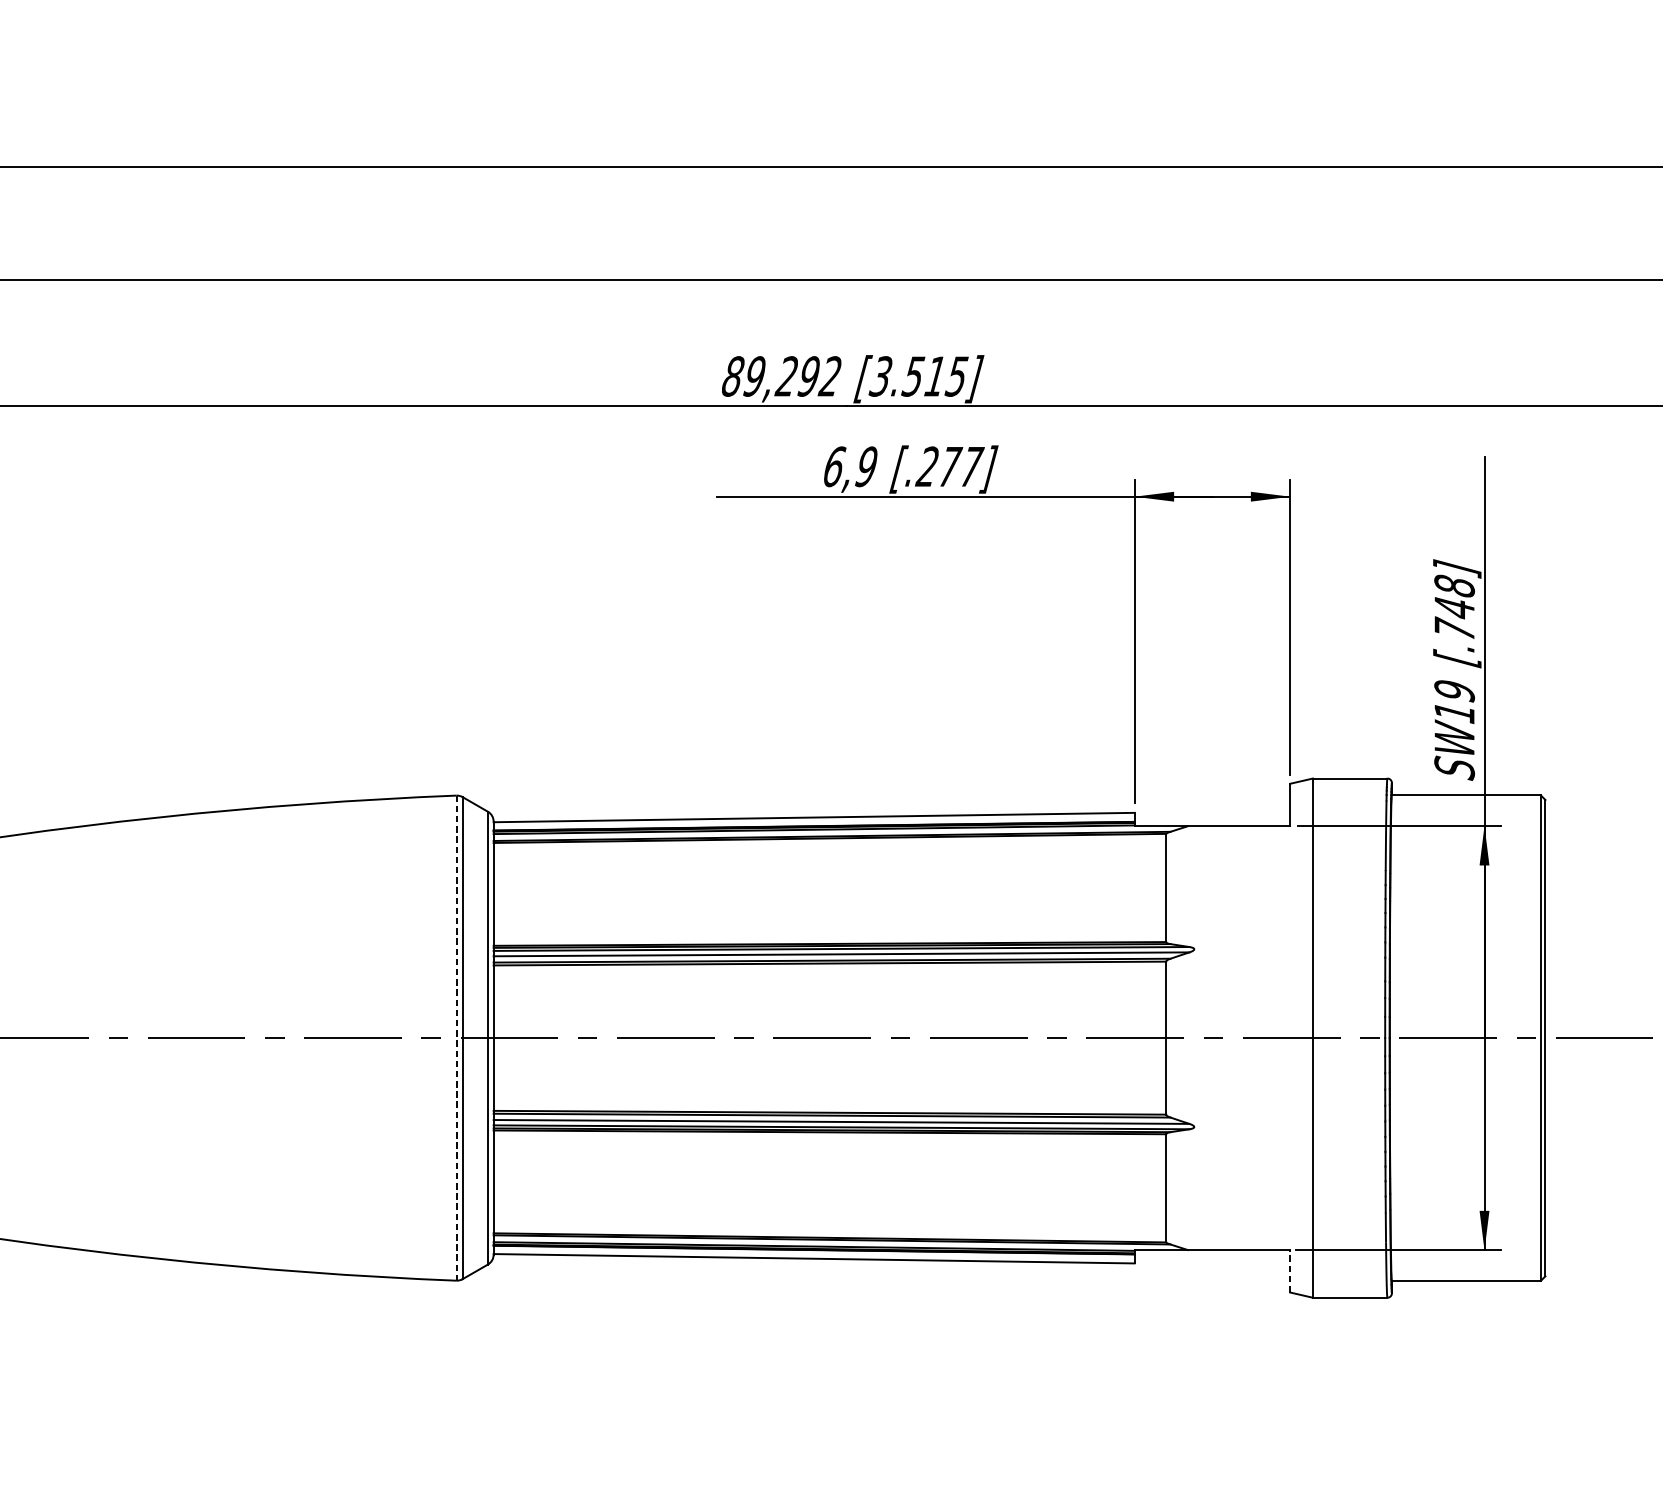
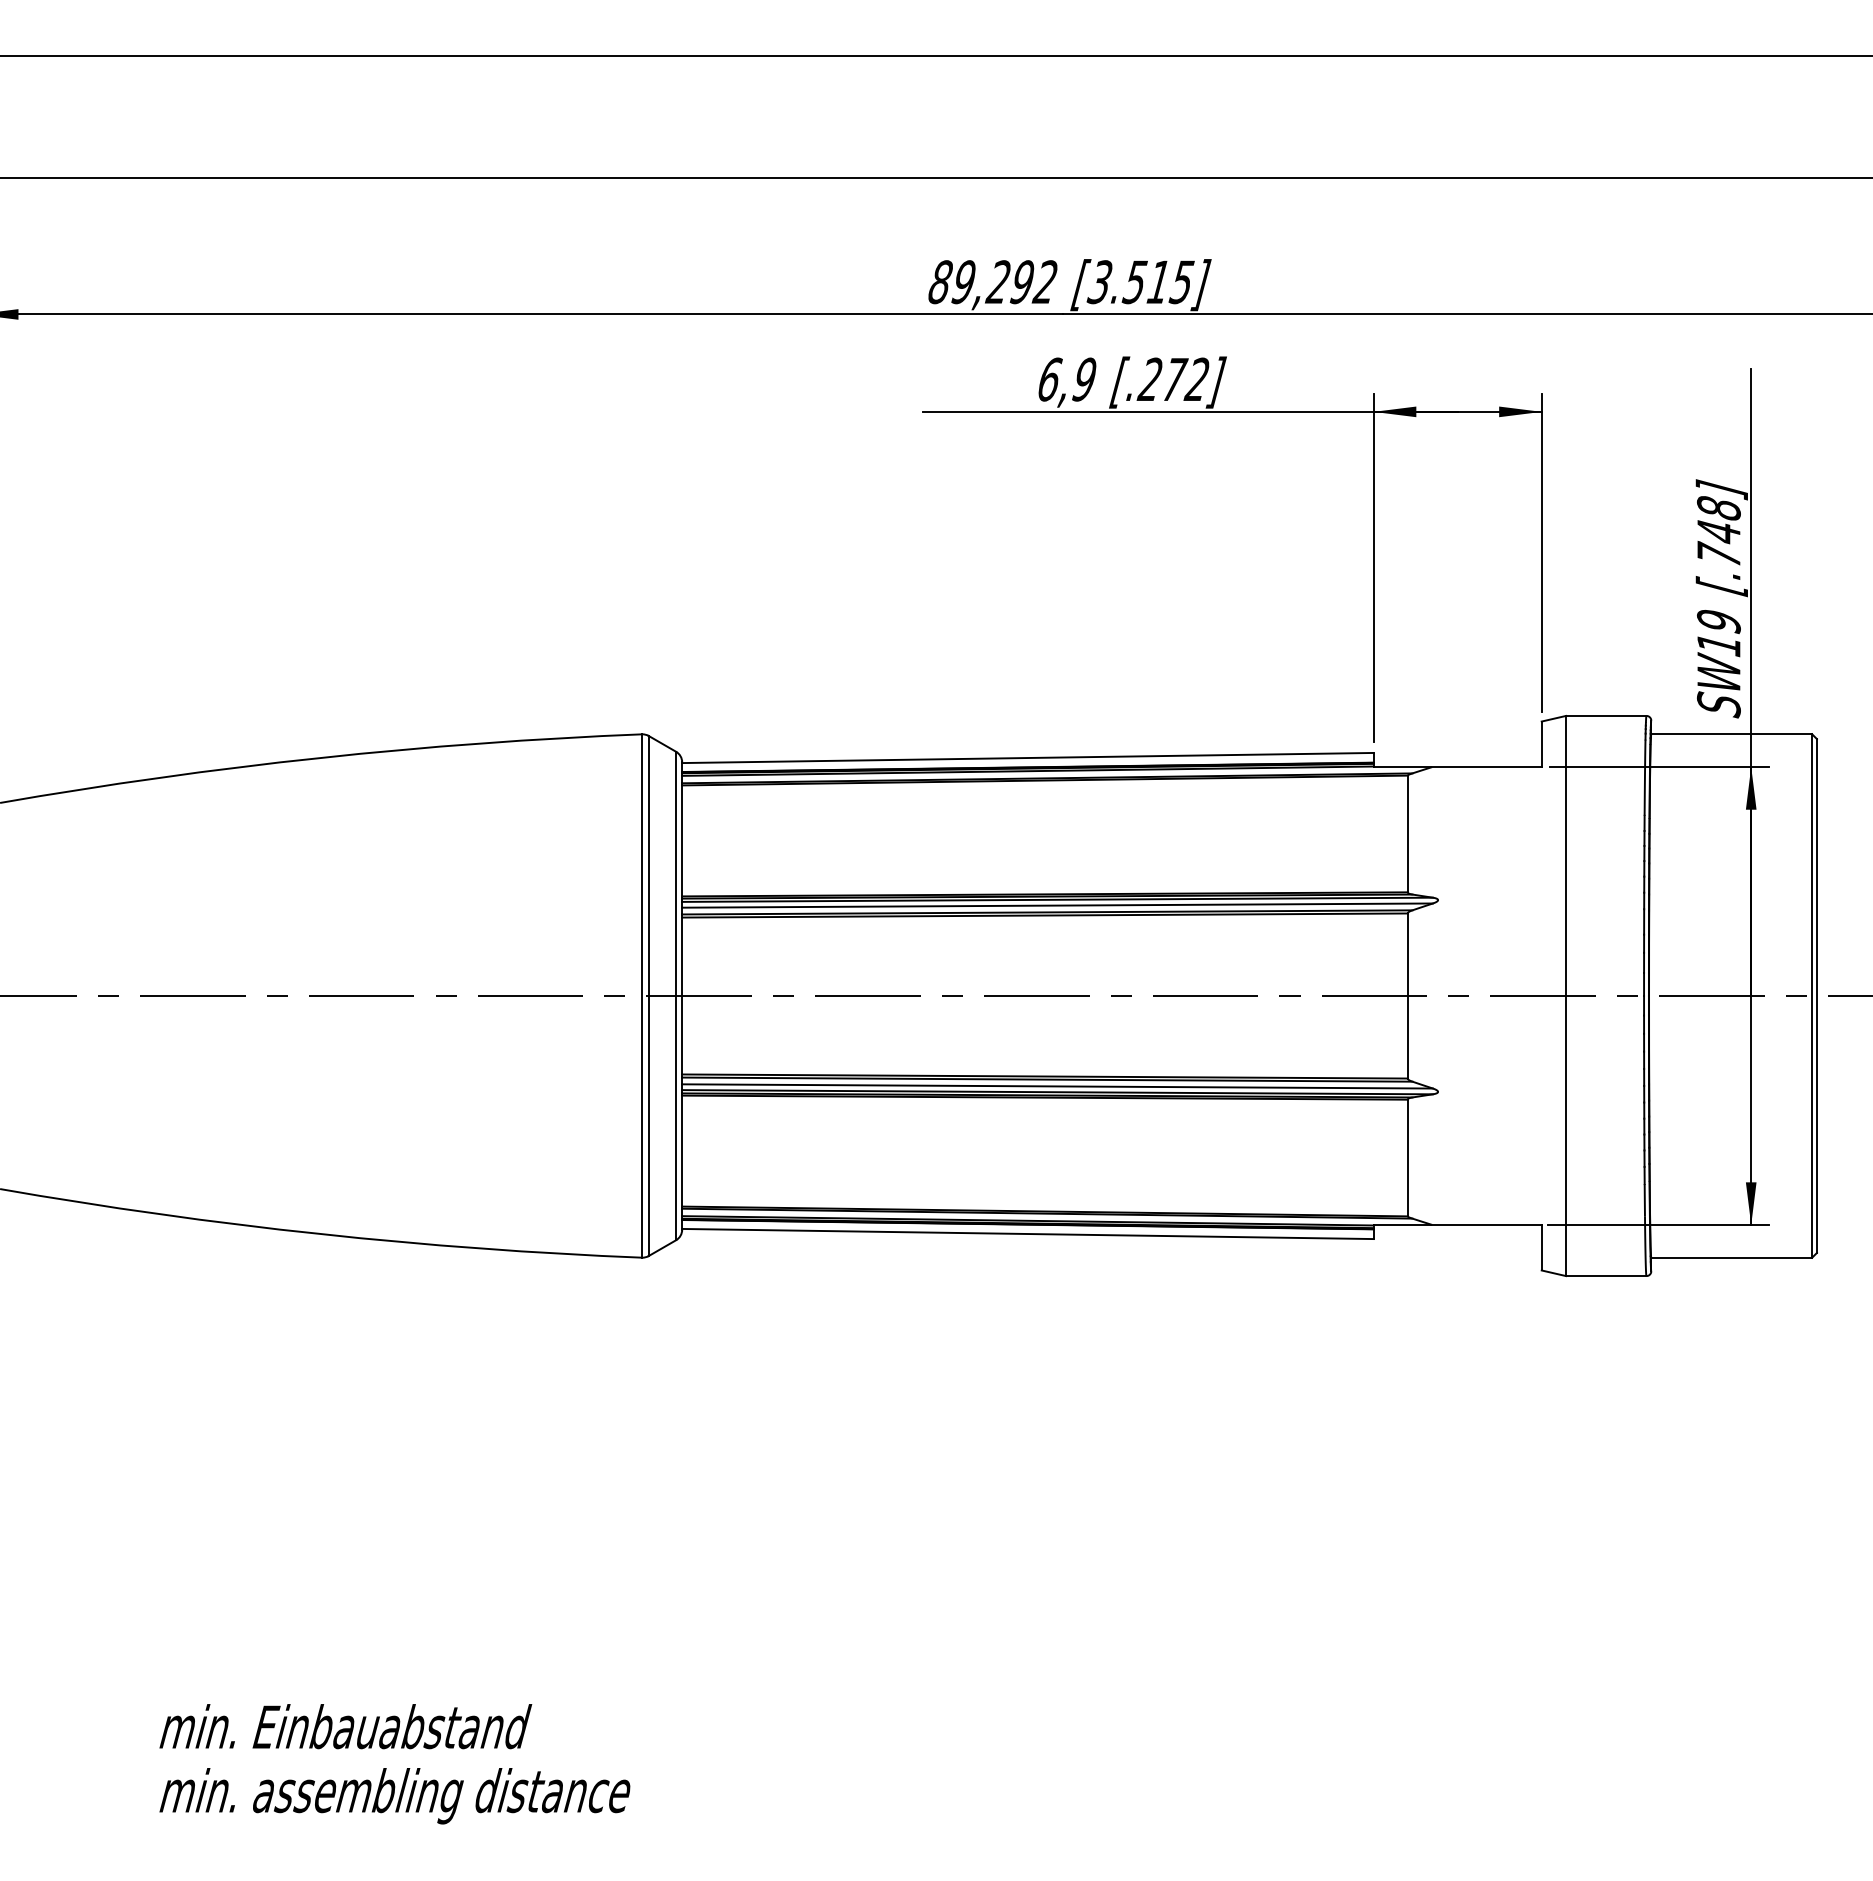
text: (971, 465) -> (1197, 378), [.277] -> [.272]
line: (456, 1038) -> (642, 996), dashed -> solid
line: (1290, 1271) -> (1541, 1247), dashed -> solid

